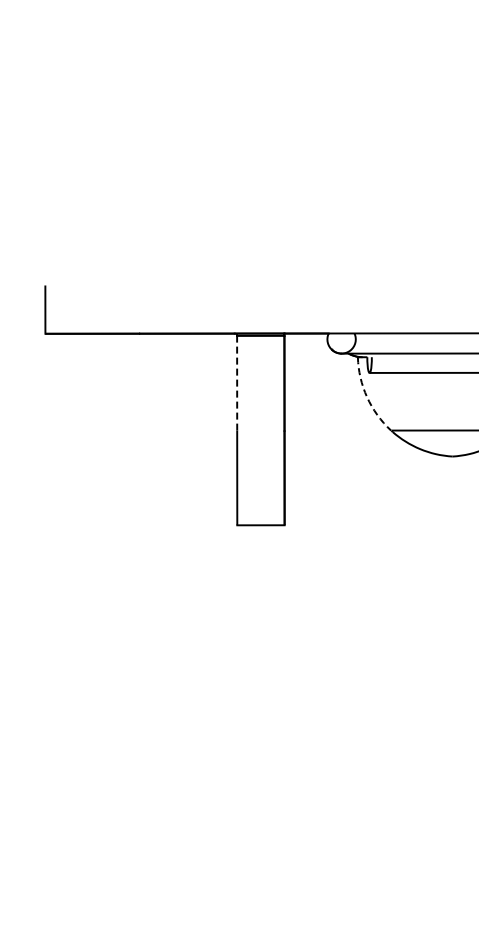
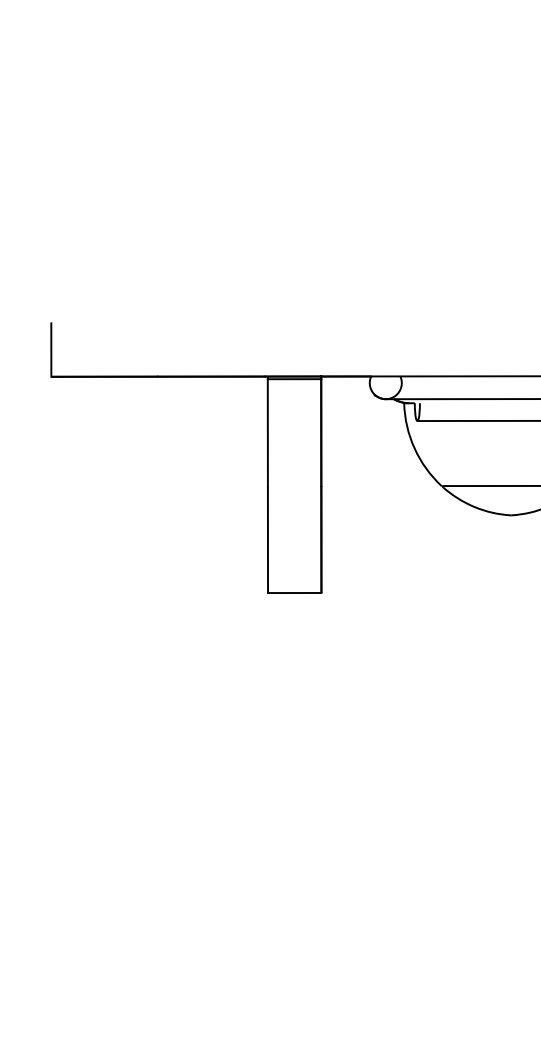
line: (237, 382) -> (268, 431), dashed -> solid
arc: (367, 397) -> (415, 448), dashed -> solid

